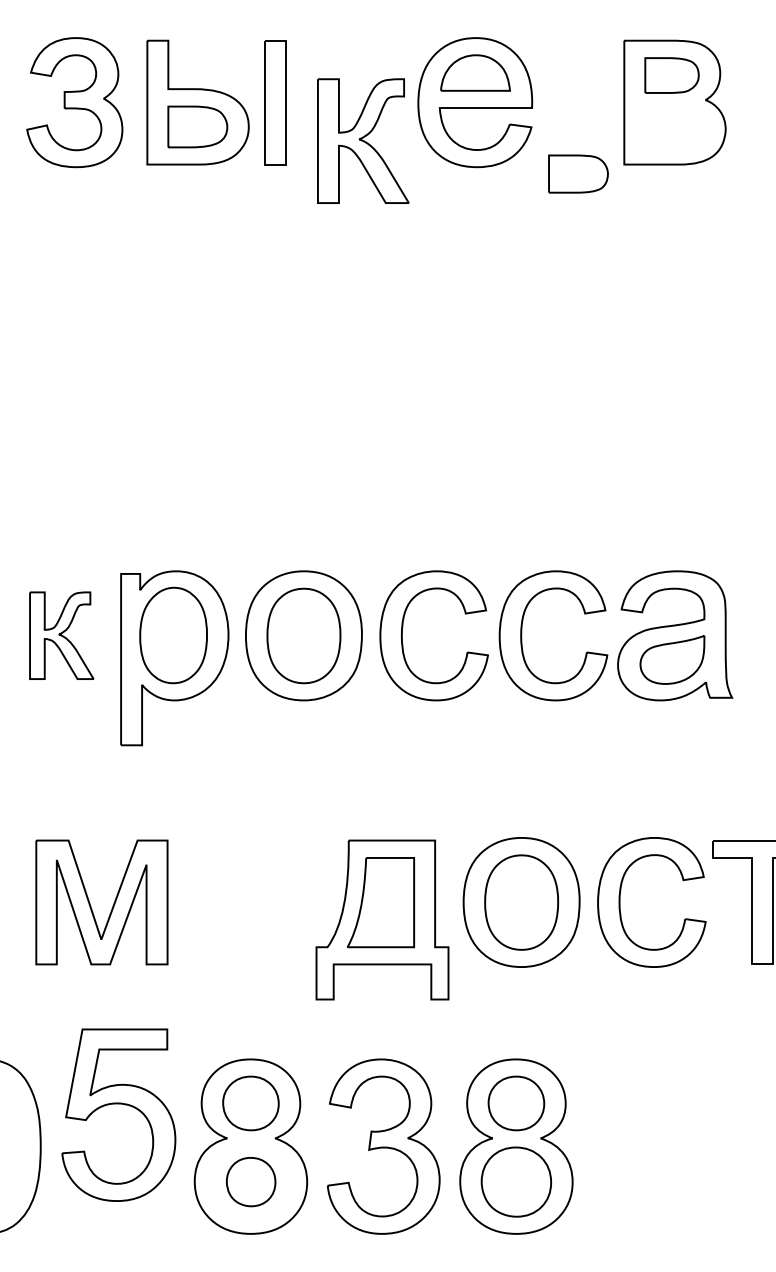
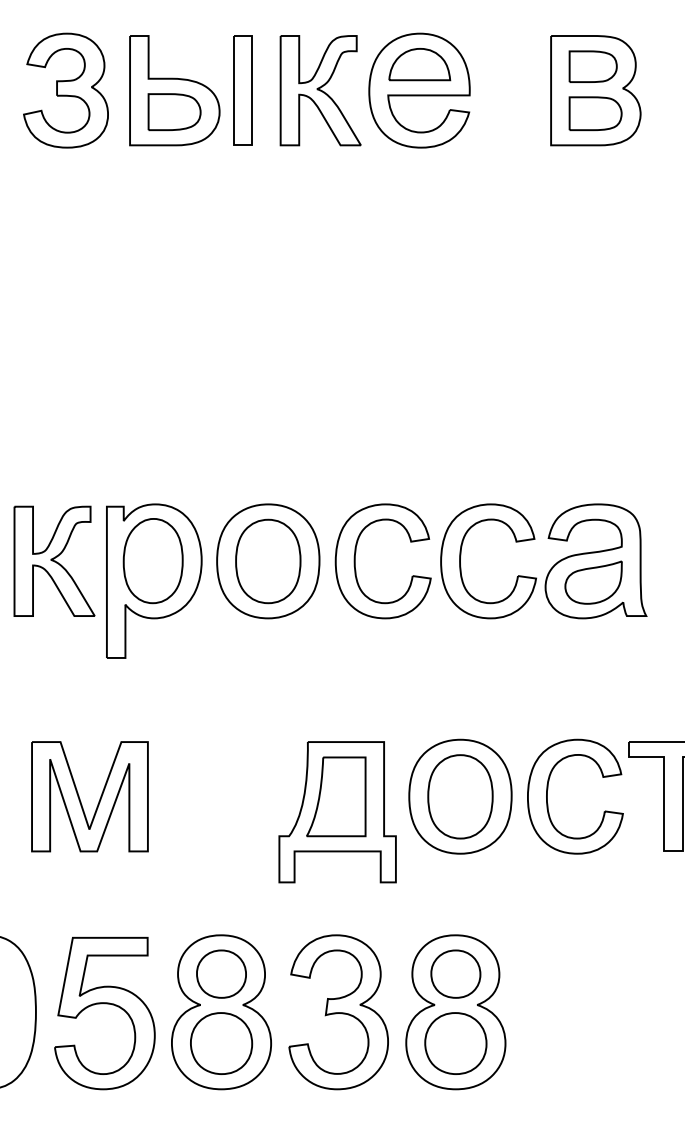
part: (363, 140) -> (320, 90), moved
part: (578, 173) -> (595, 113), moved
part: (61, 634) -> (54, 560), size x1.43
part: (118, 1104) -> (104, 1004), moved
part: (250, 1182) -> (221, 1043), size x1.43

